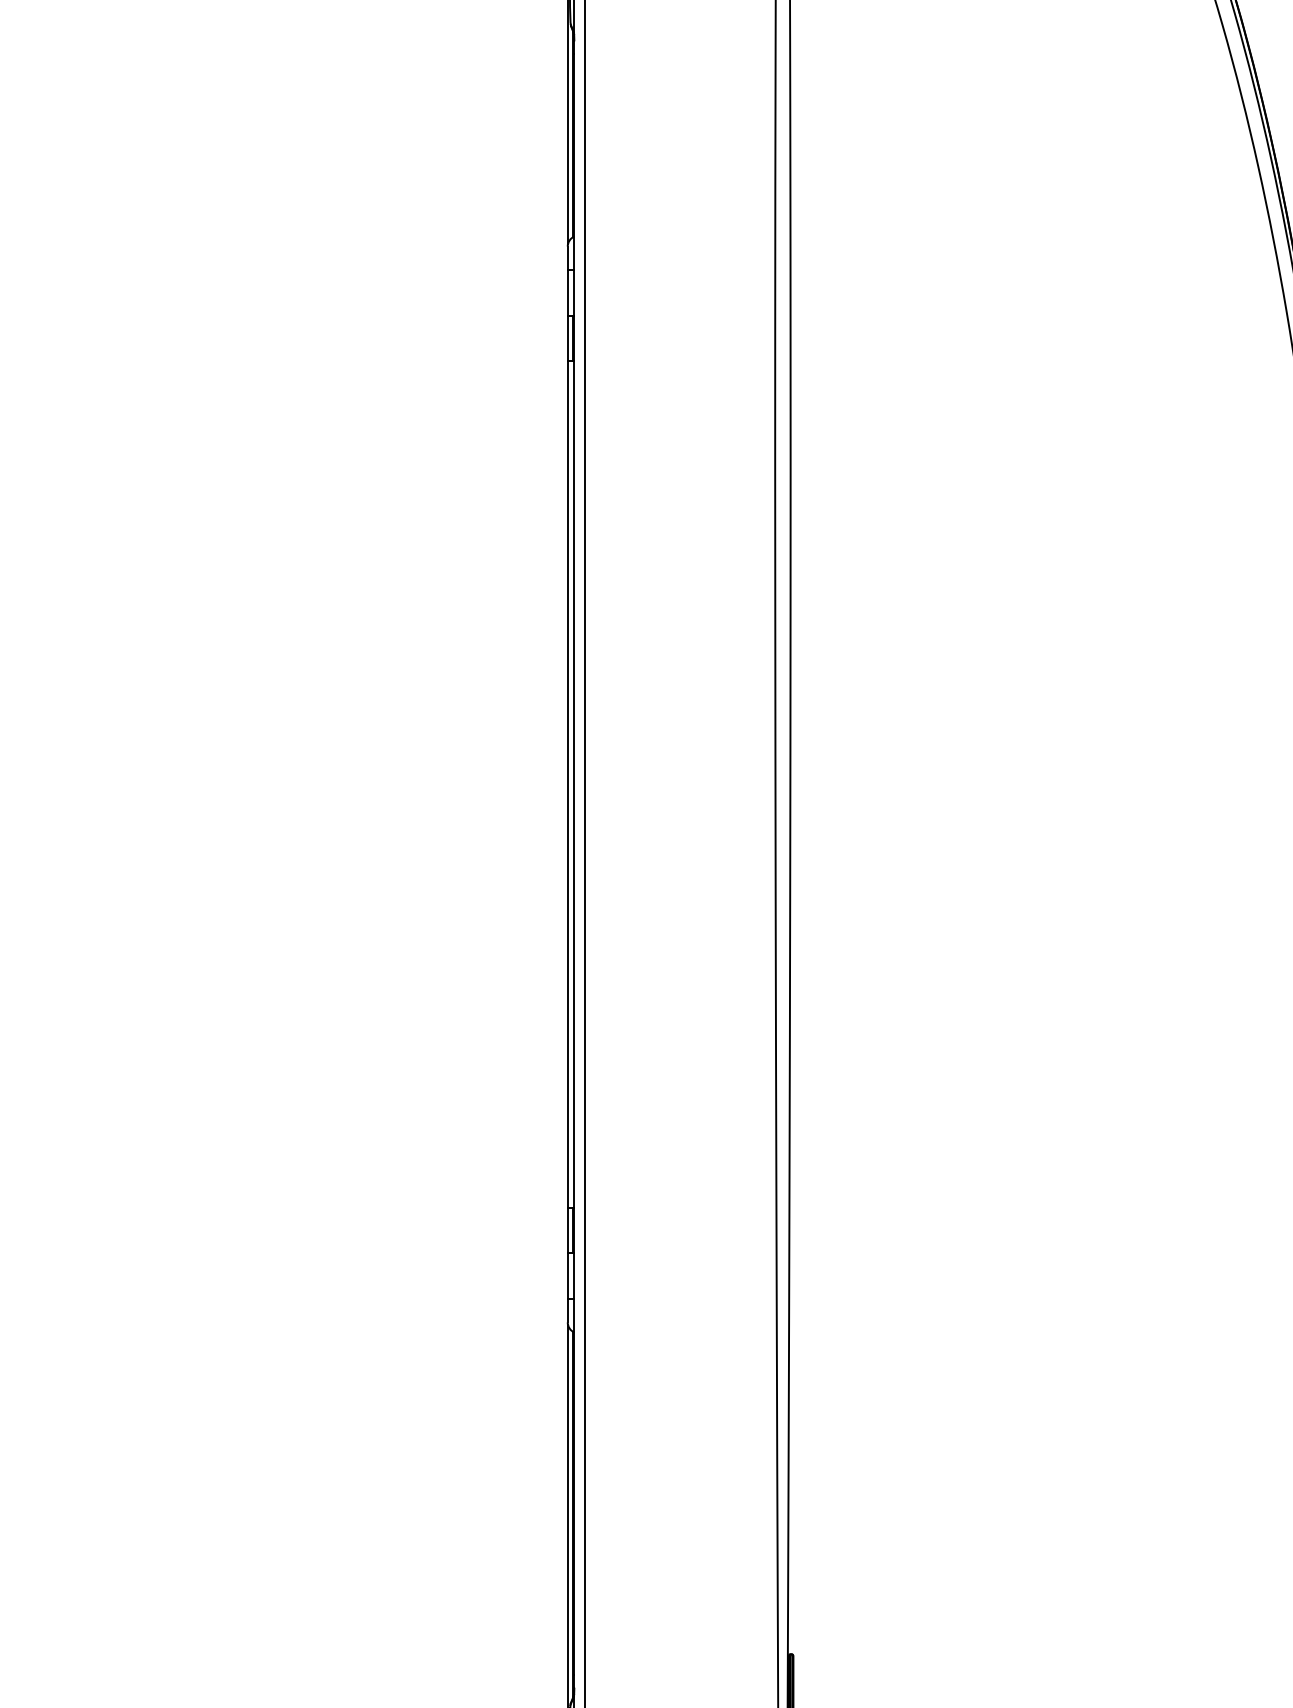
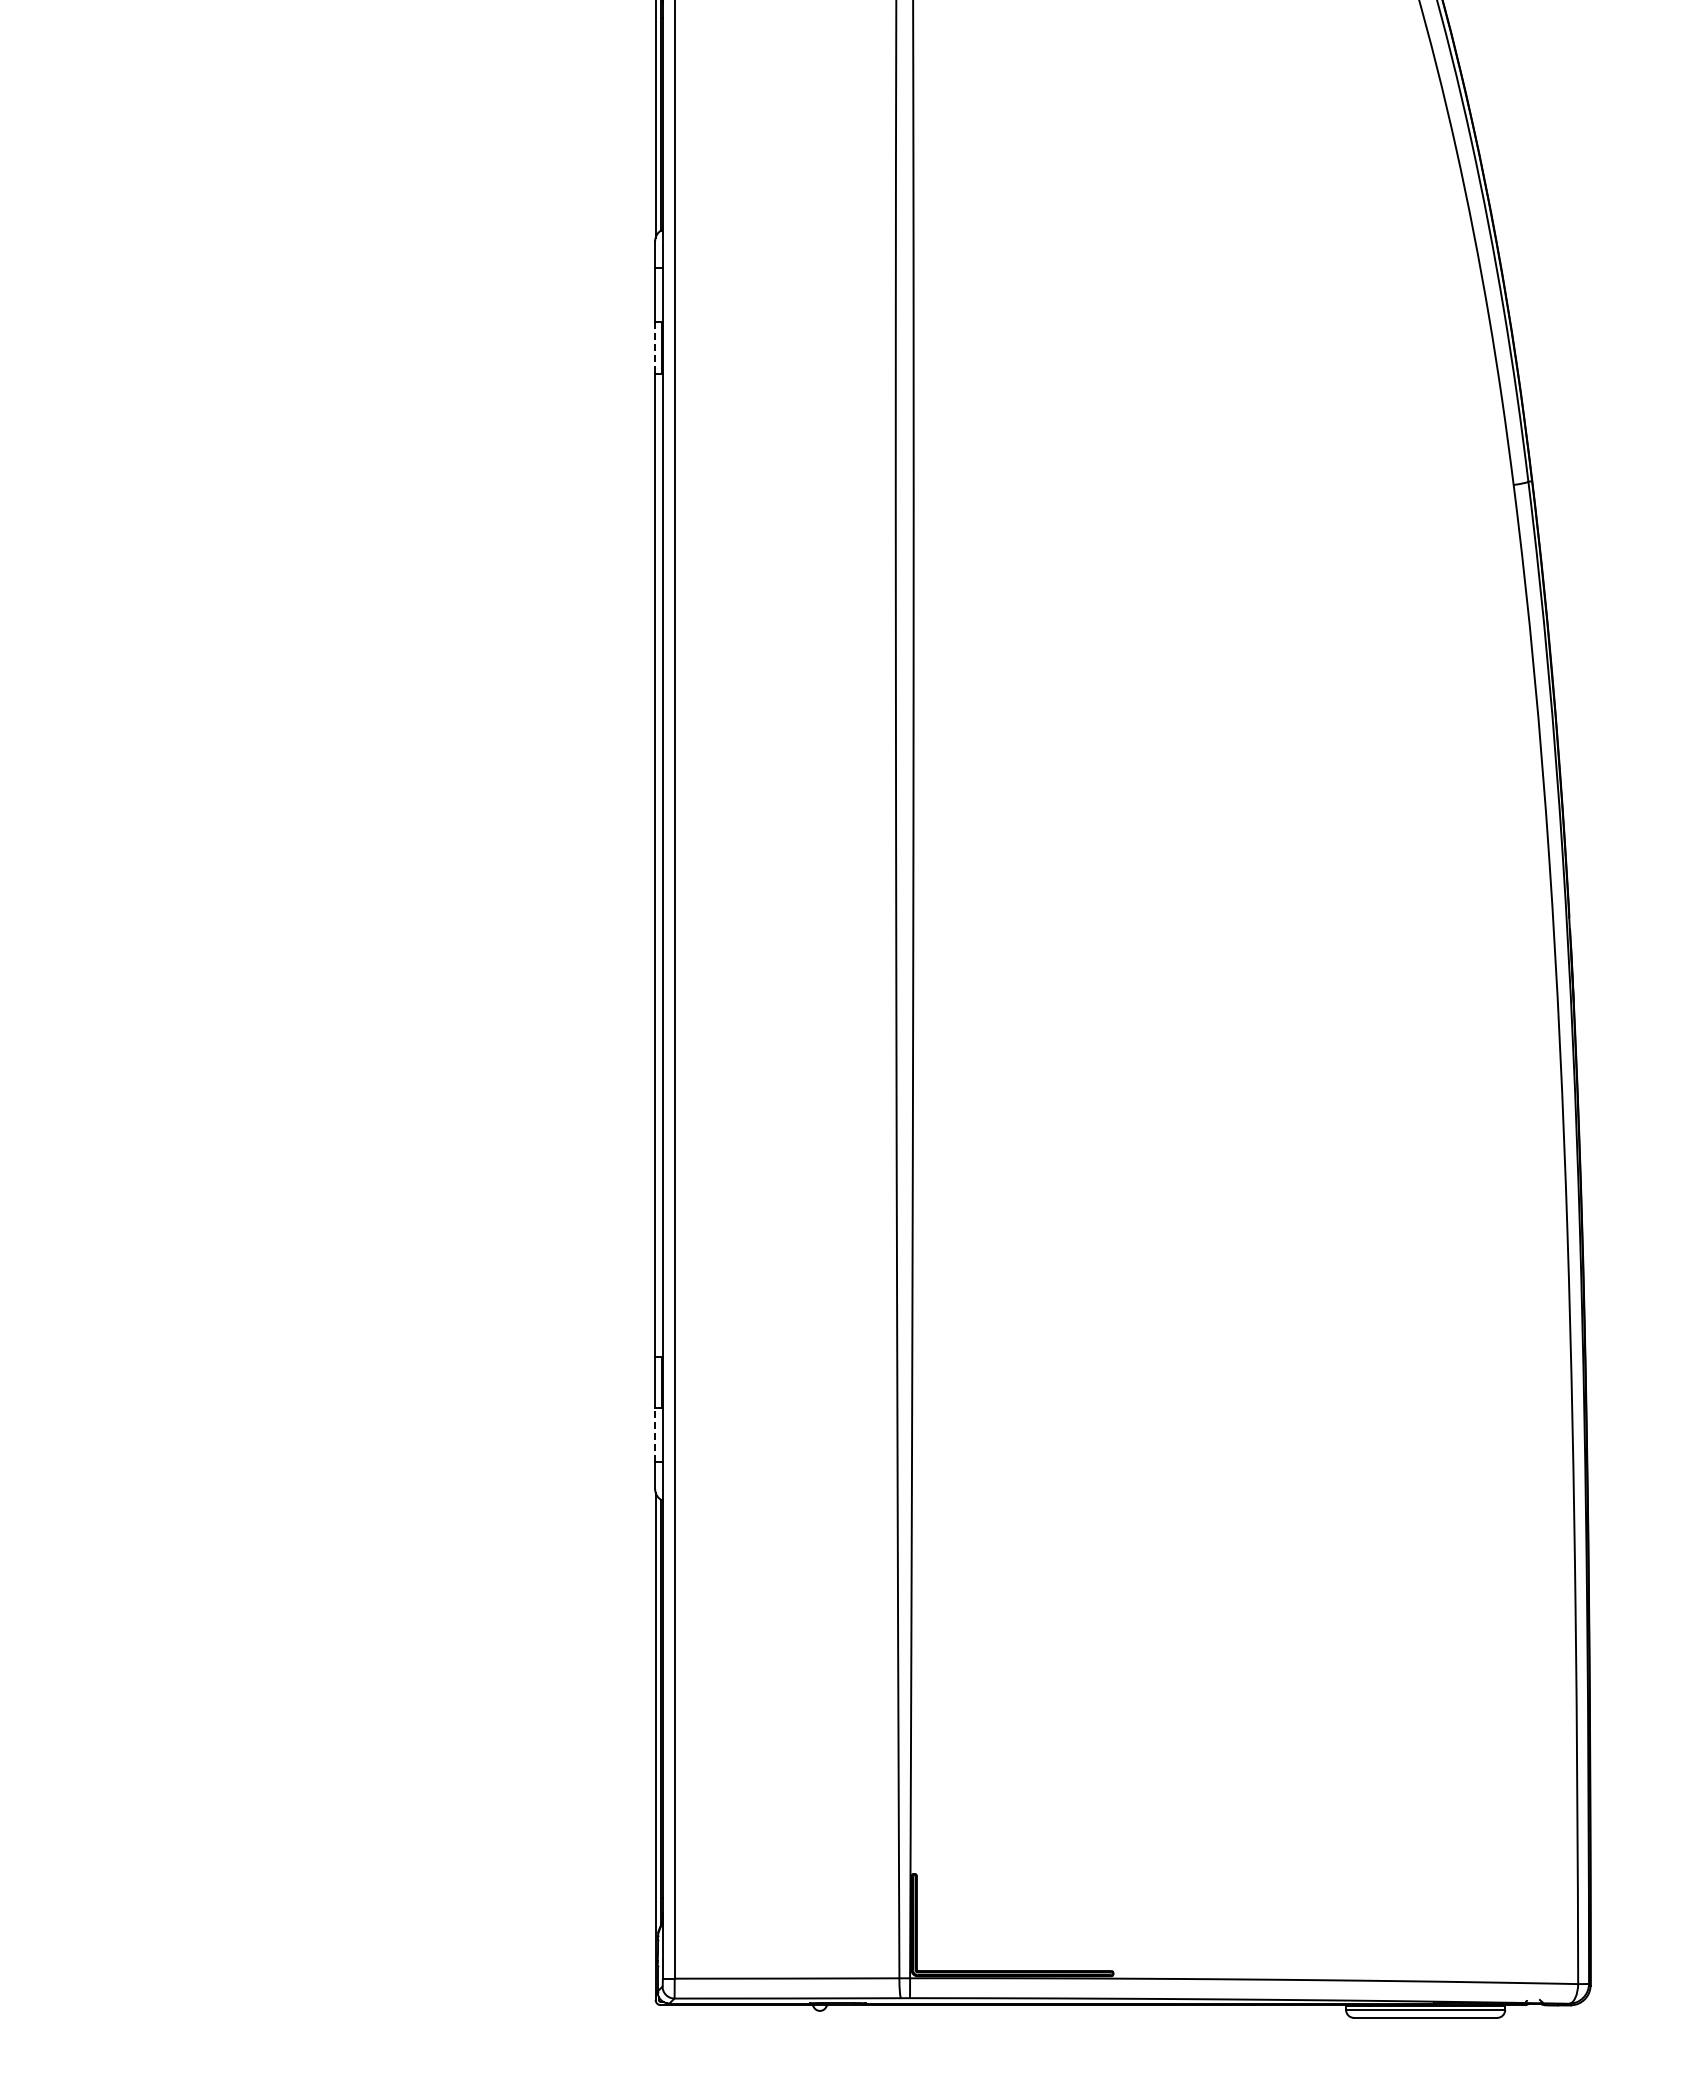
line: (568, 338) -> (655, 347), solid -> dashed
line: (568, 1276) -> (655, 1435), solid -> dashed

